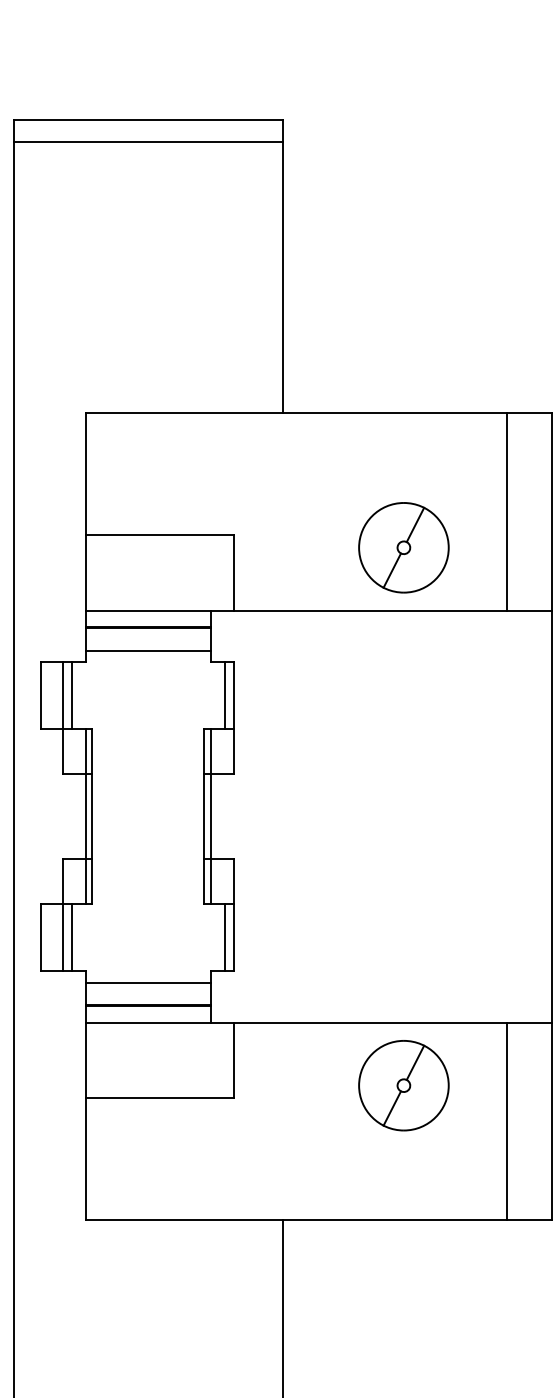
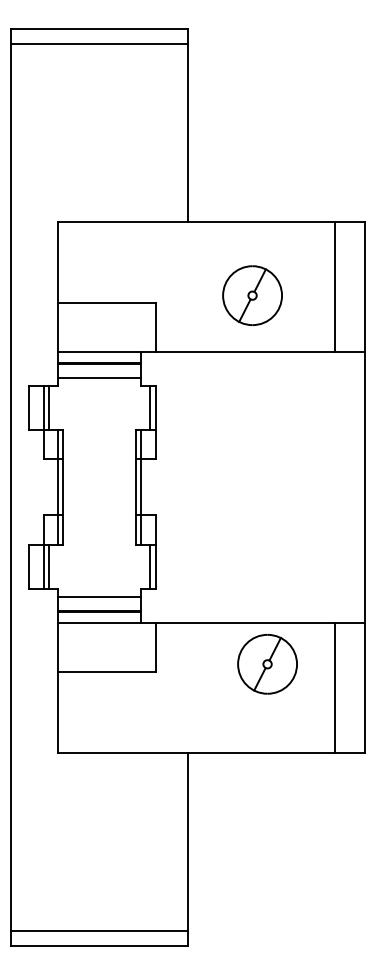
part: (403, 547) -> (252, 295), moved

